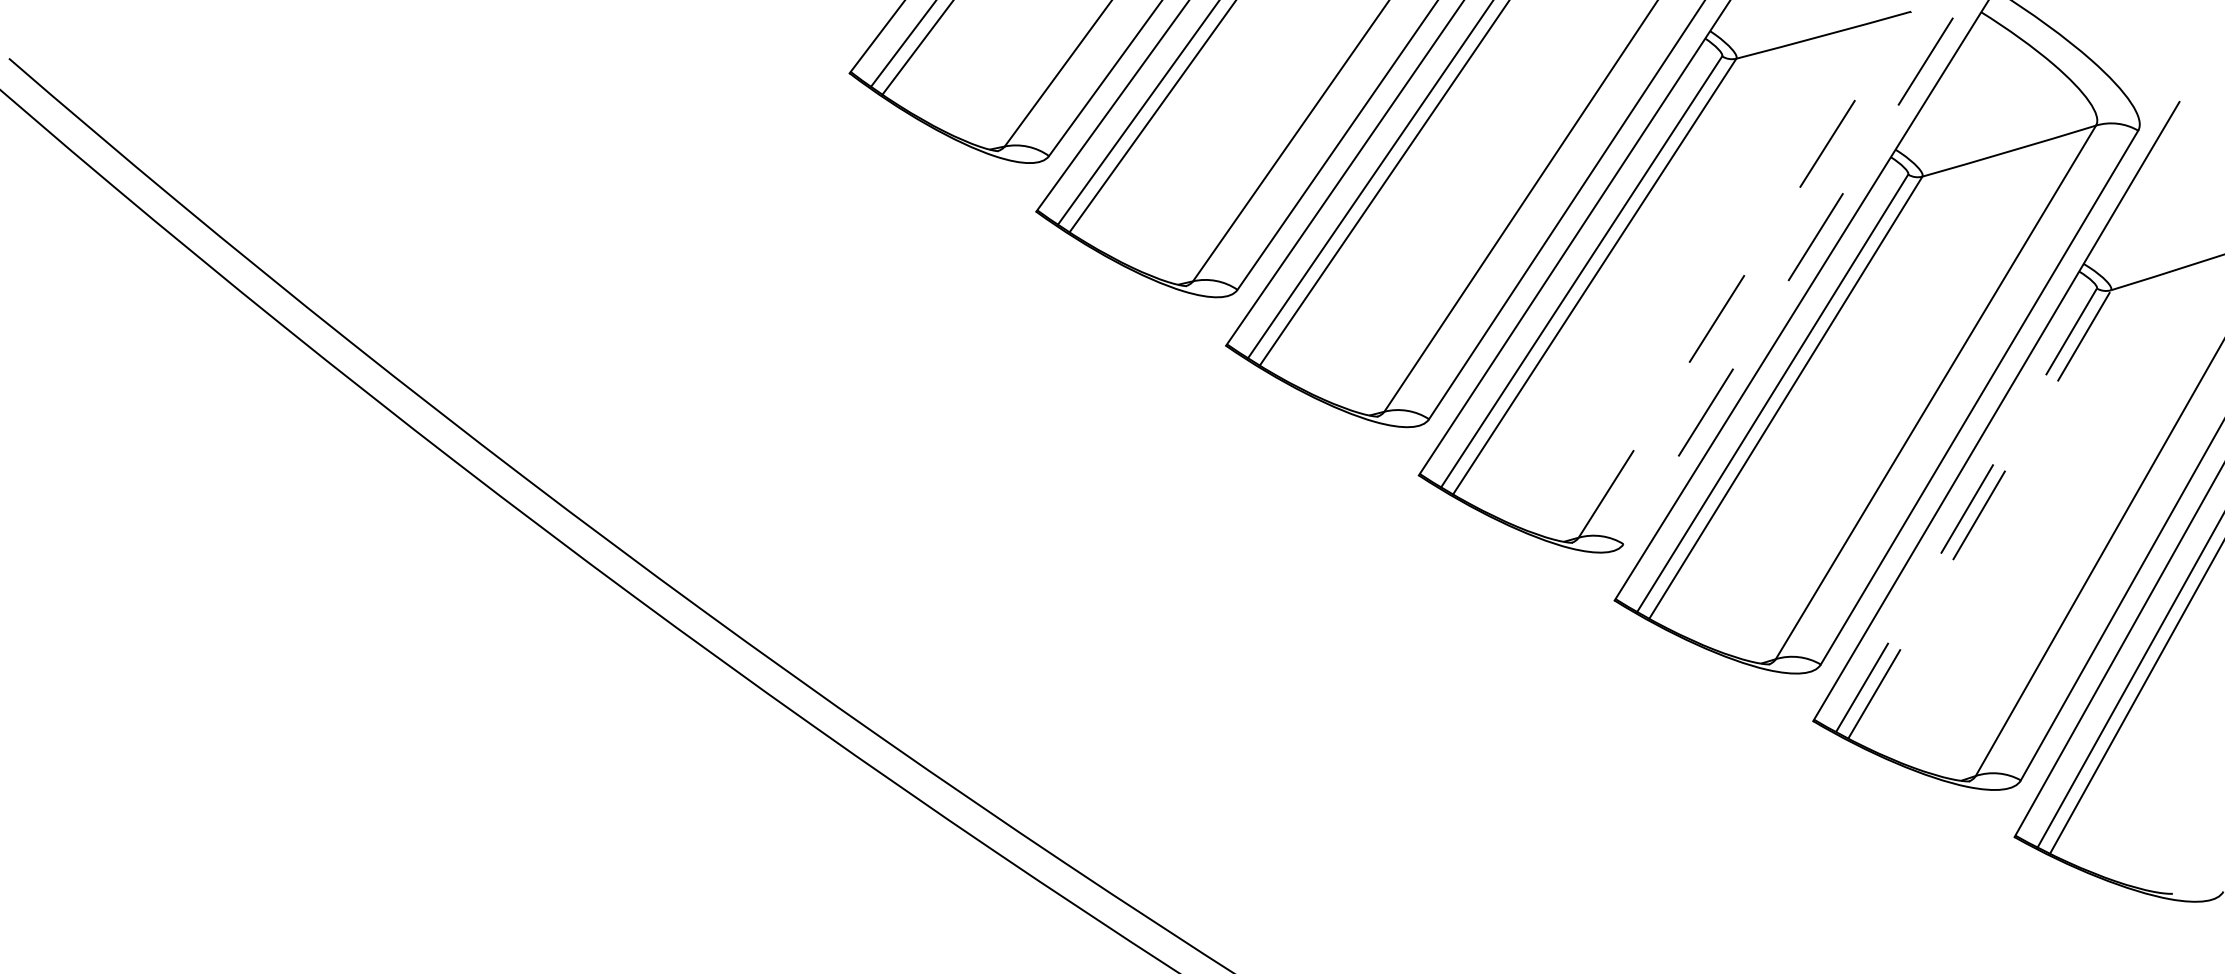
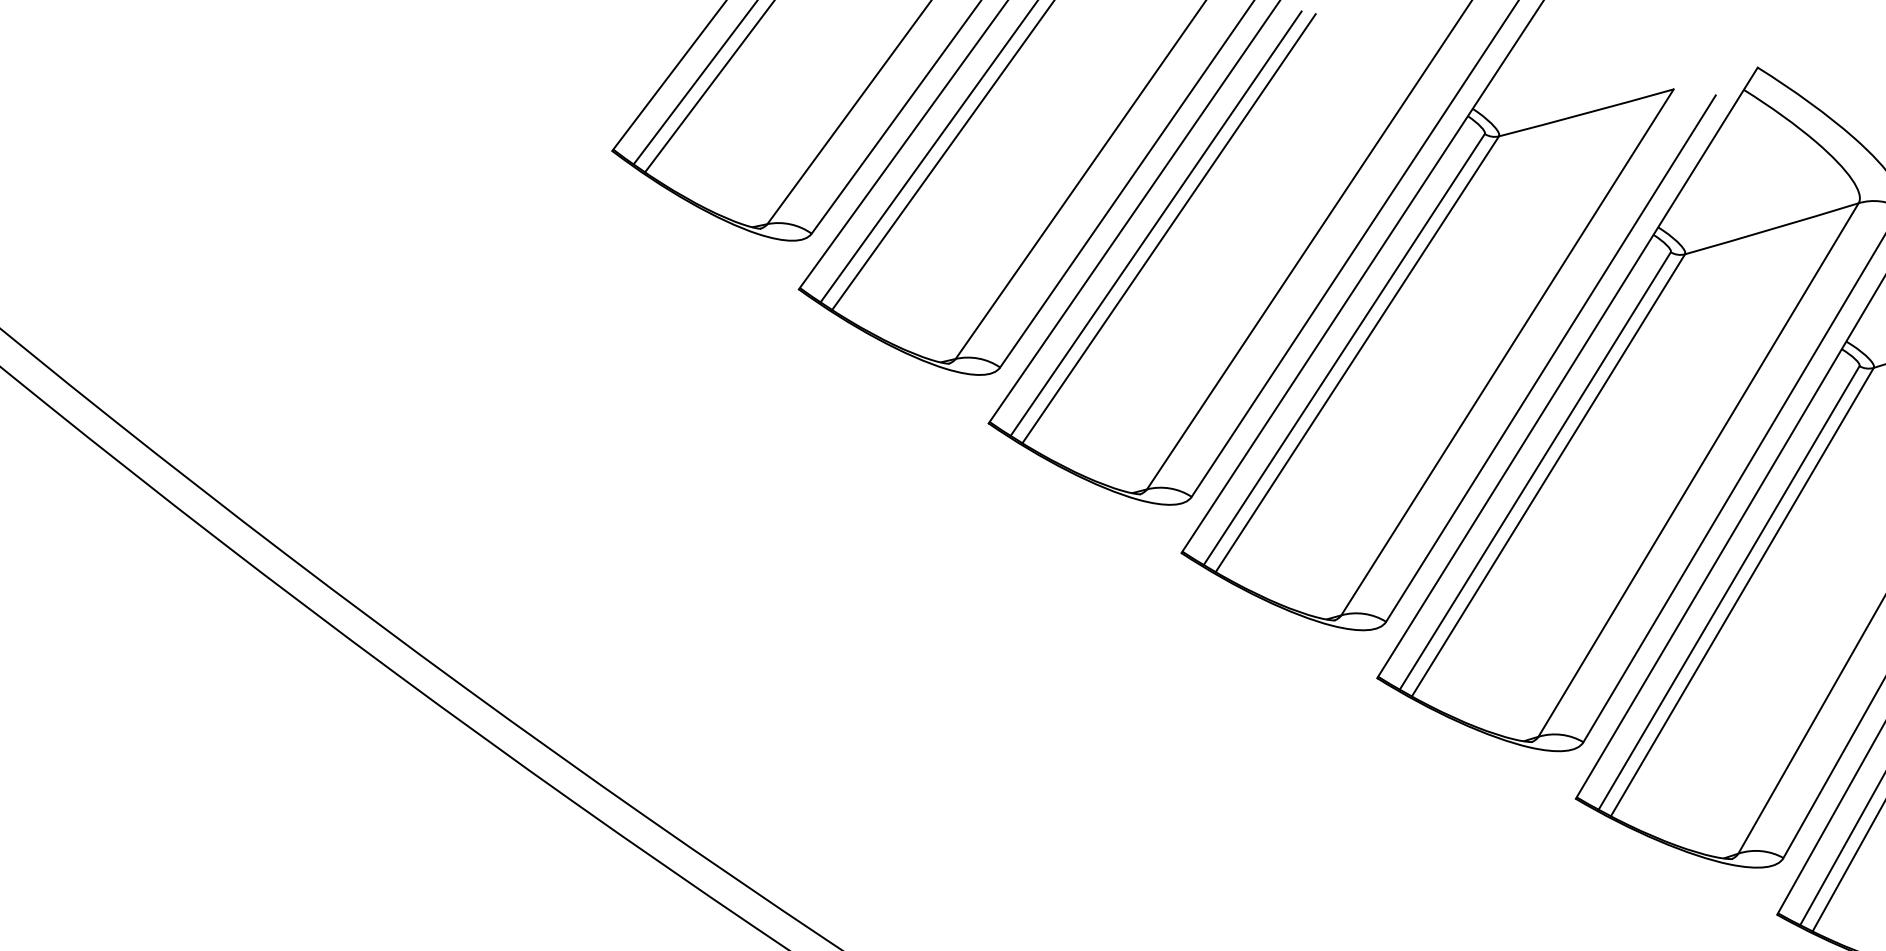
line: (1745, 274) -> (1508, 352), dashed -> solid
line: (1788, 280) -> (1551, 358), dashed -> solid
line: (1966, 509) -> (1729, 587), dashed -> solid
line: (1979, 514) -> (1742, 592), dashed -> solid

